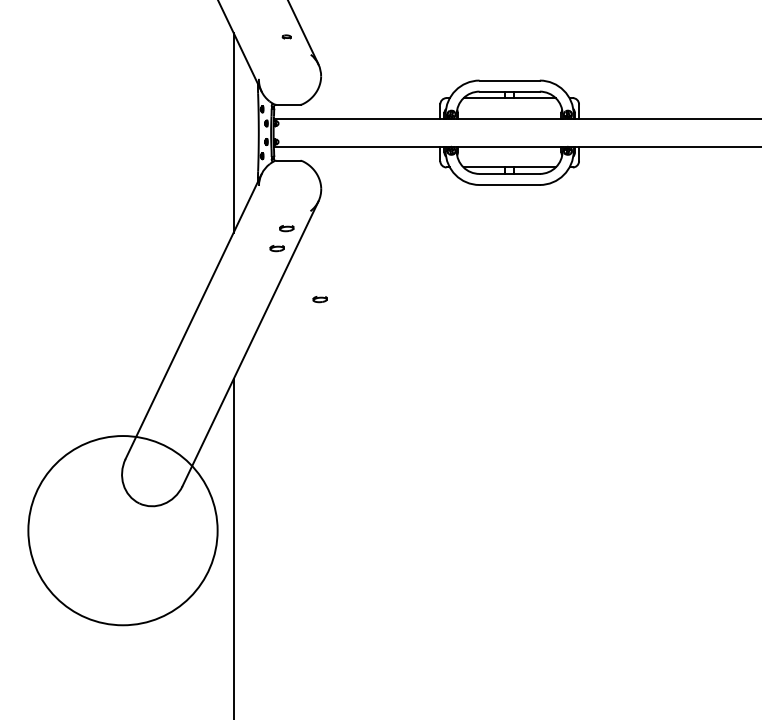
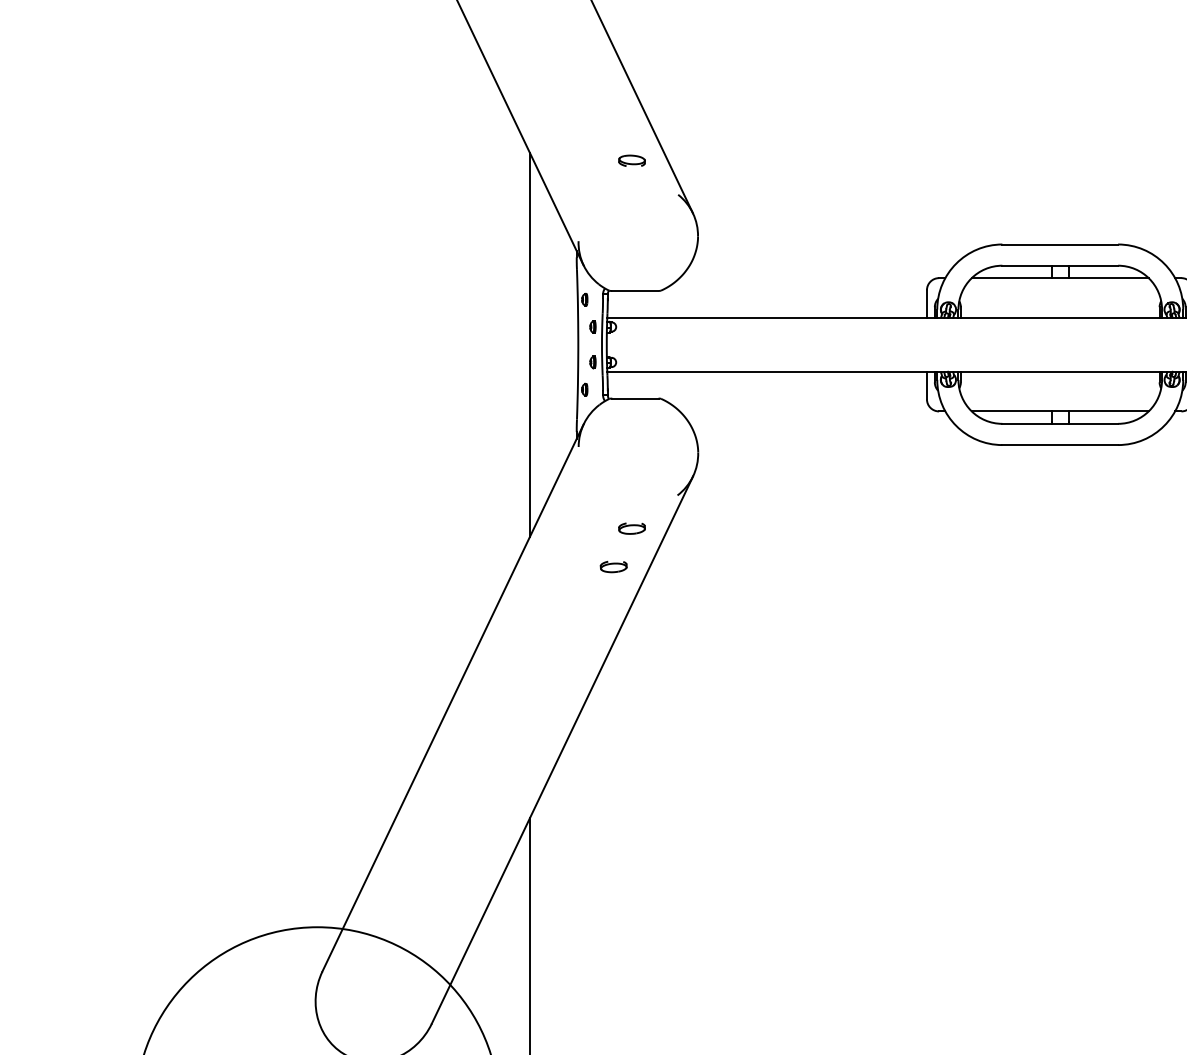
part: (286, 36) -> (631, 159), size x1.67
part: (319, 299) -> (694, 664), removed

